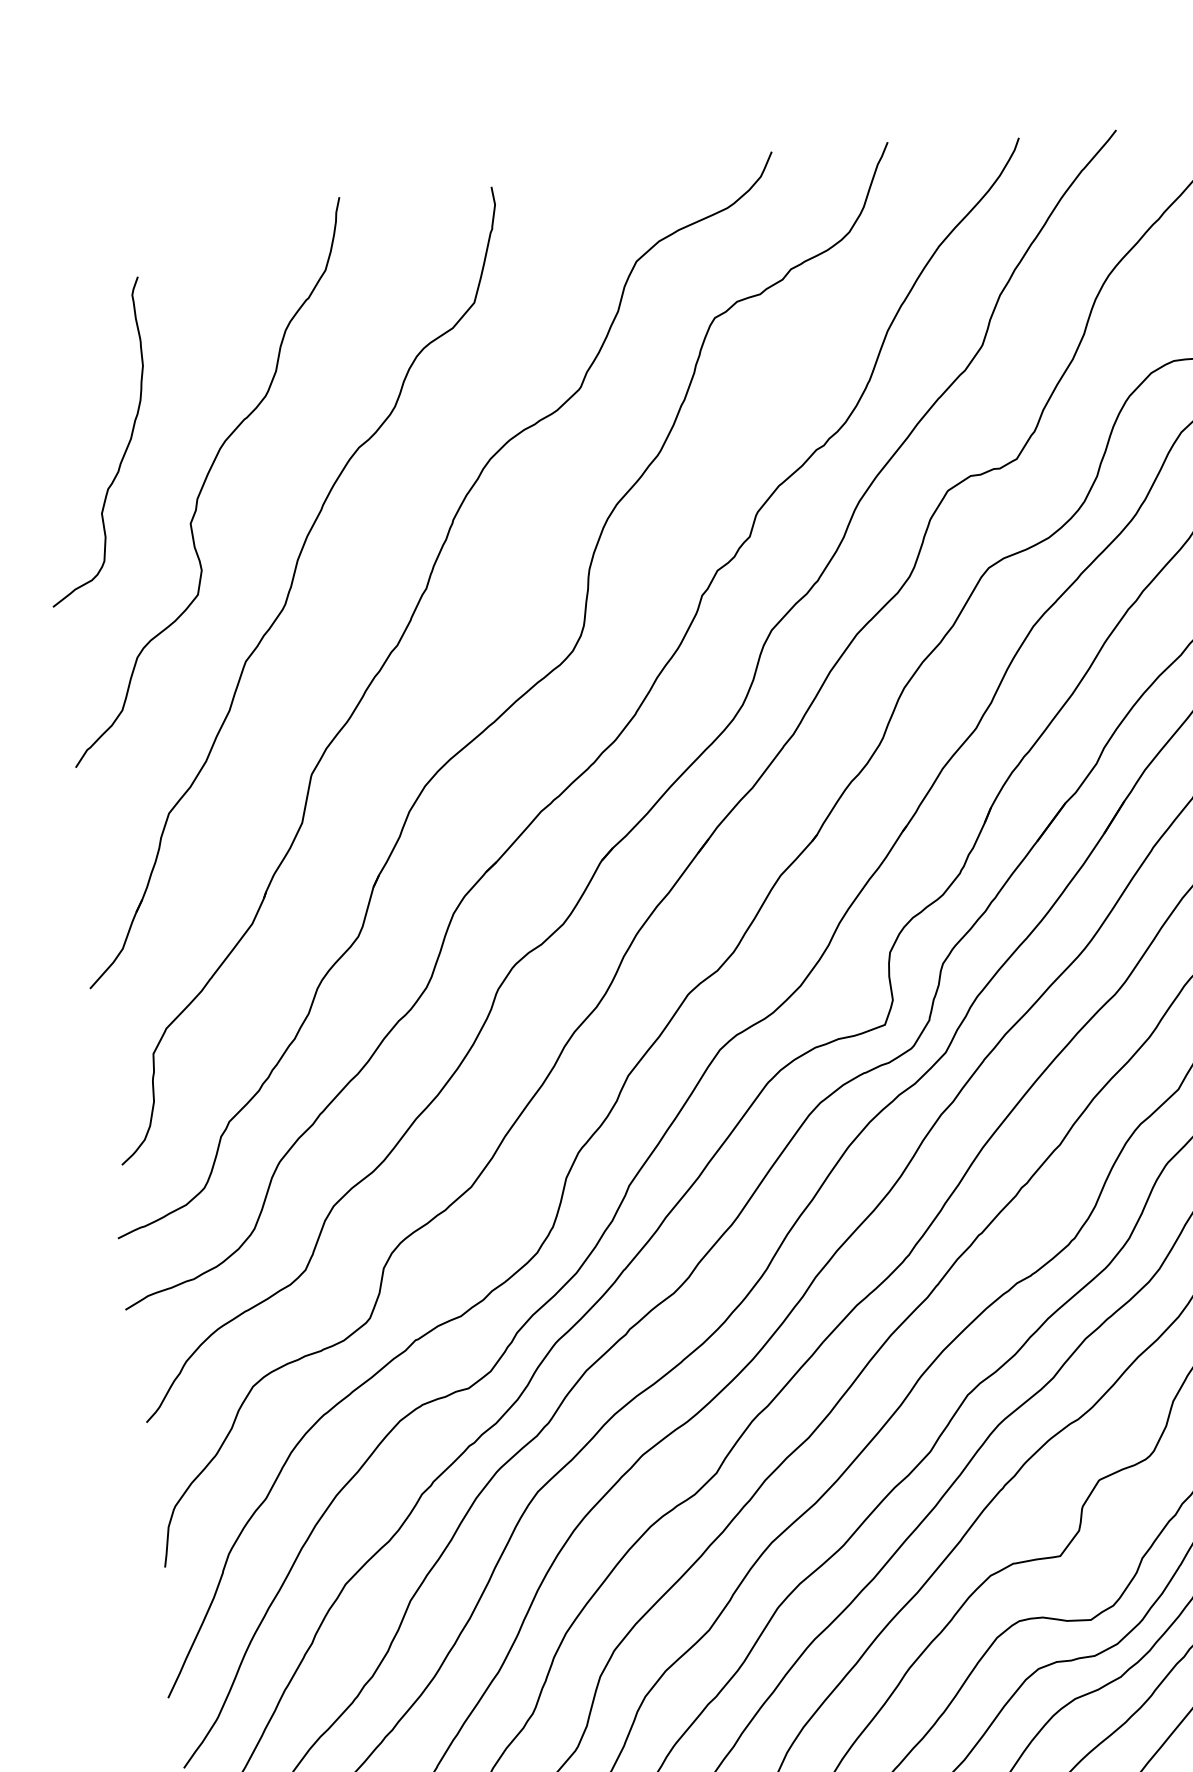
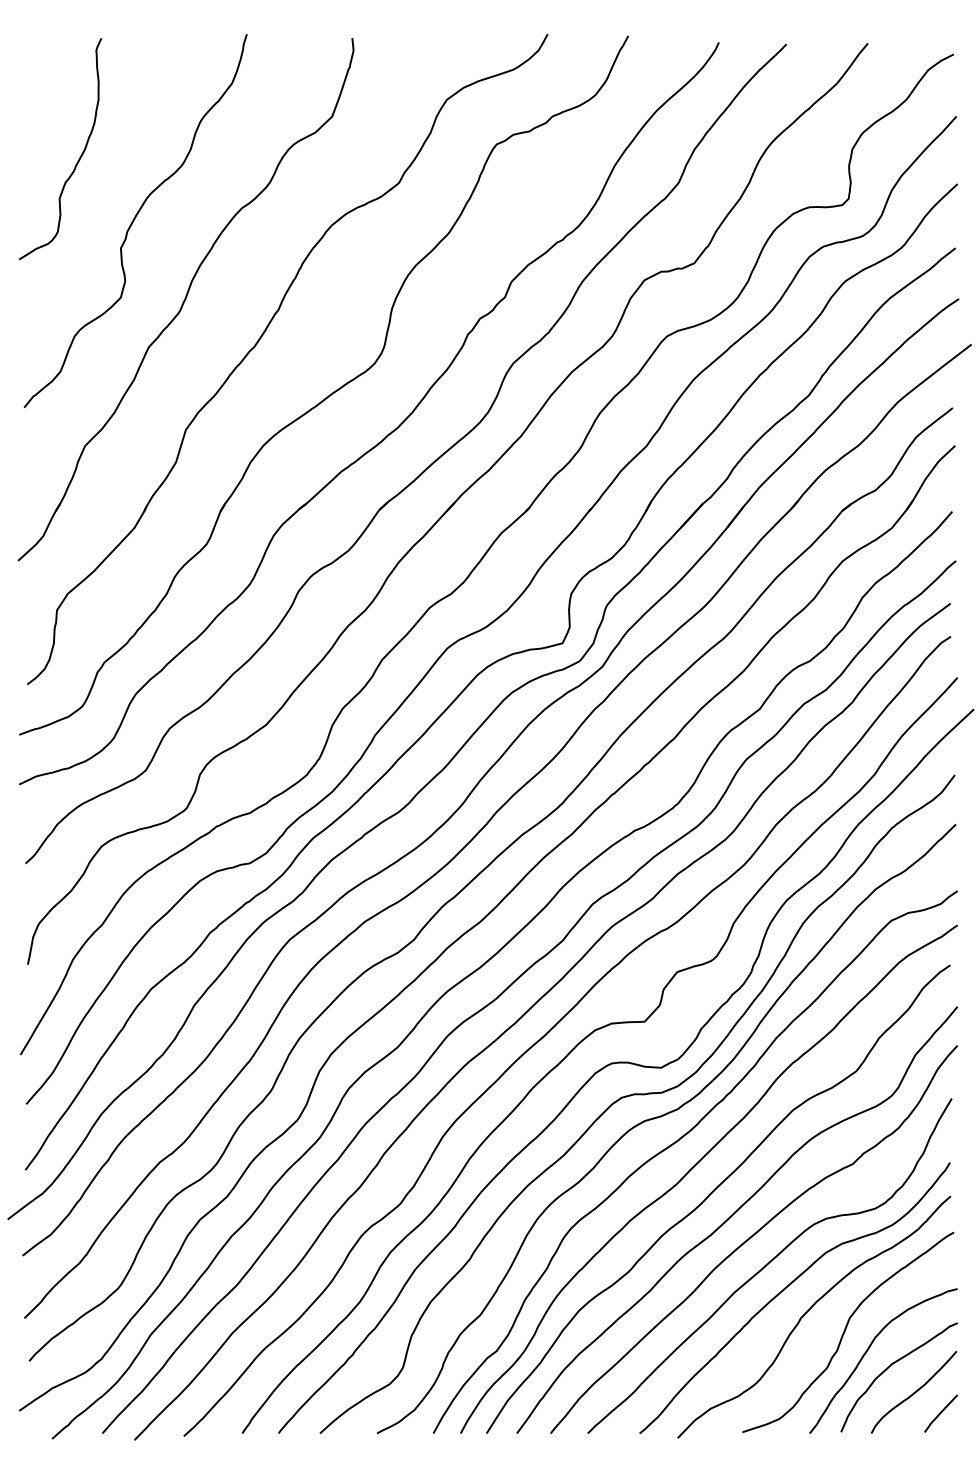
curve: (121, 455) -> (77, 160), moved

